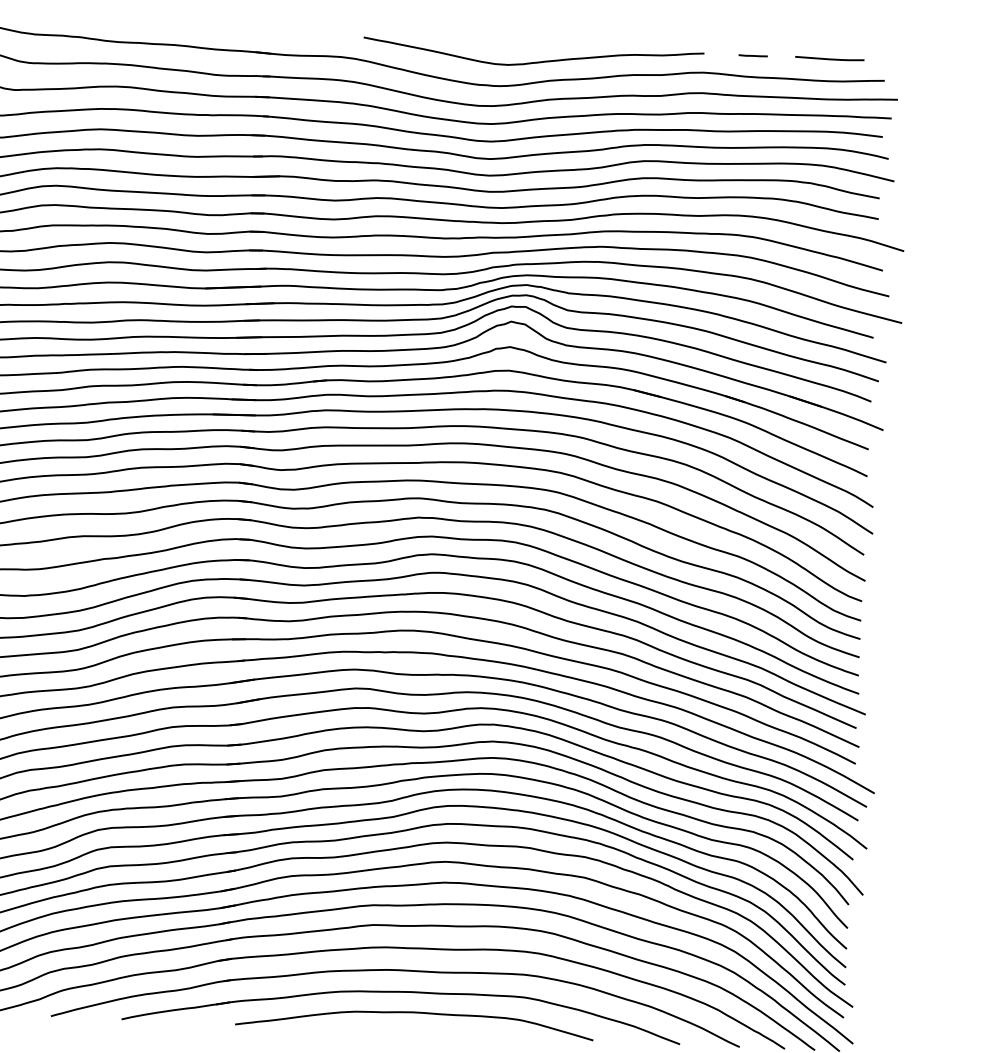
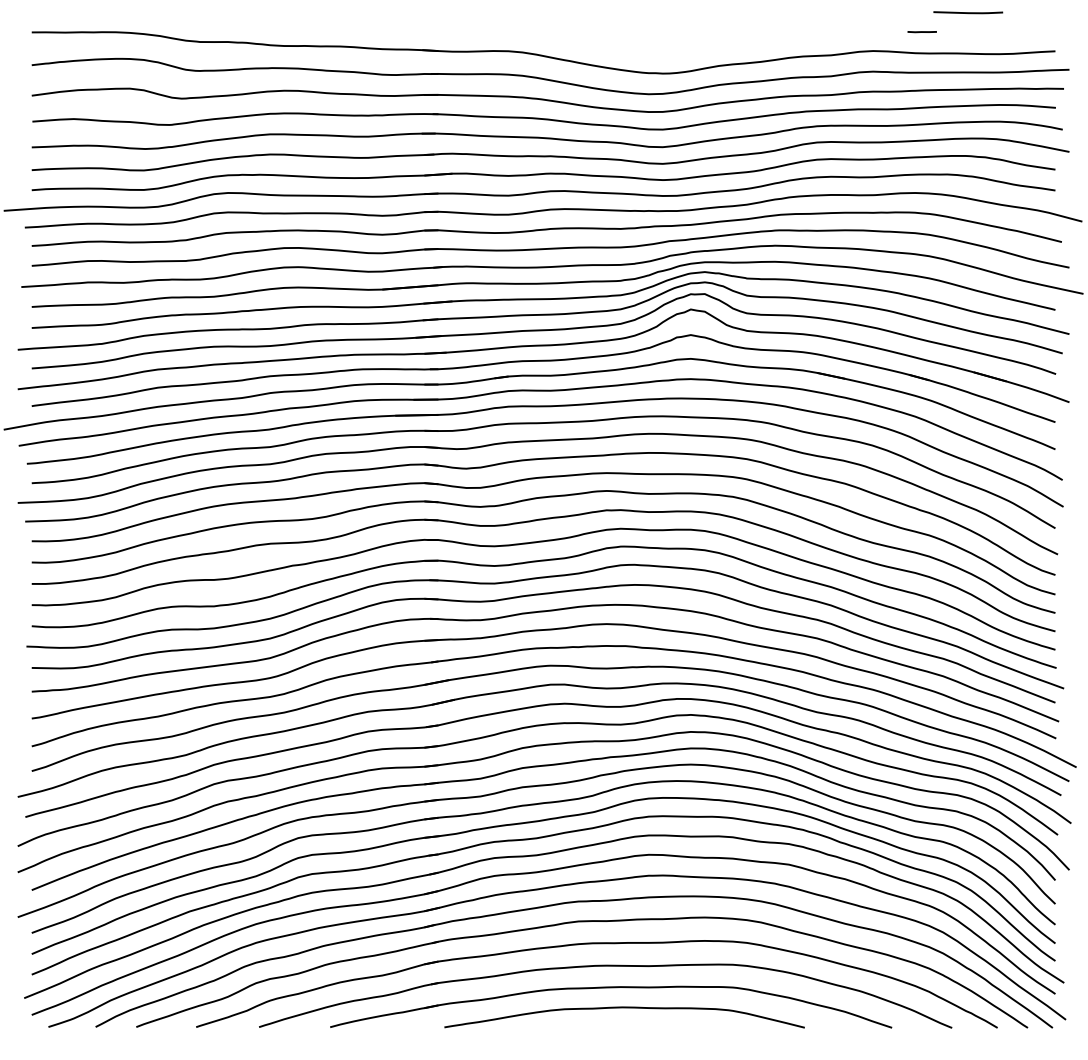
line: (830, 58) -> (968, 12), moved
curve: (533, 61) -> (701, 47), removed

